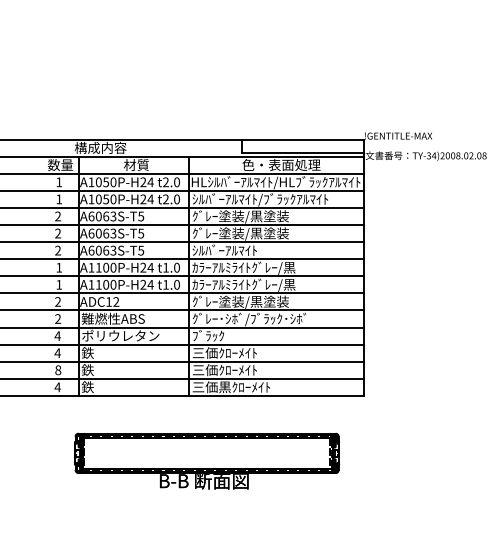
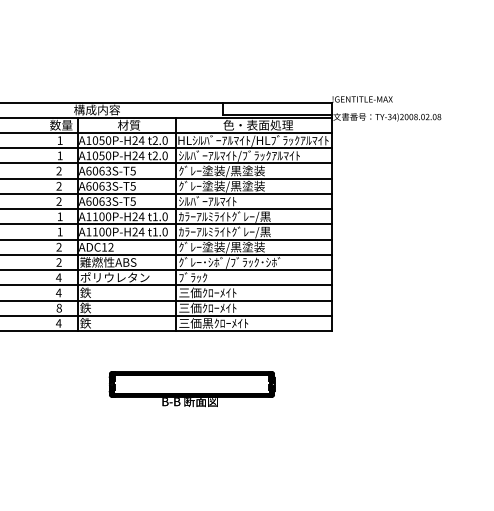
part: (206, 461) -> (191, 389), size x0.7

